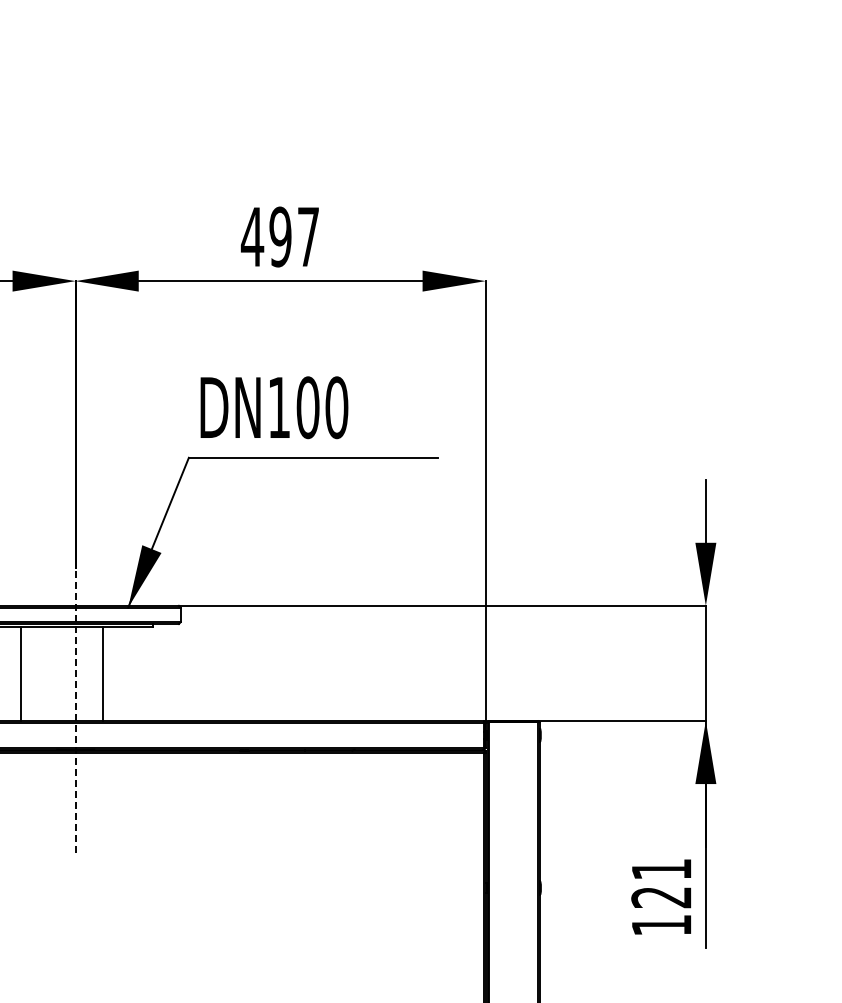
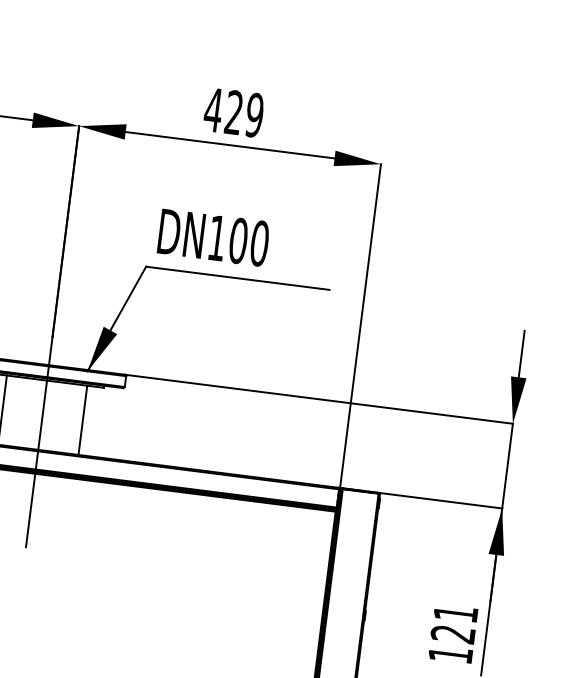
text: (294, 236) -> (244, 113), 497 -> 429
line: (103, 673) -> (83, 420), moved
line: (75, 710) -> (39, 442), dashed -> solid

